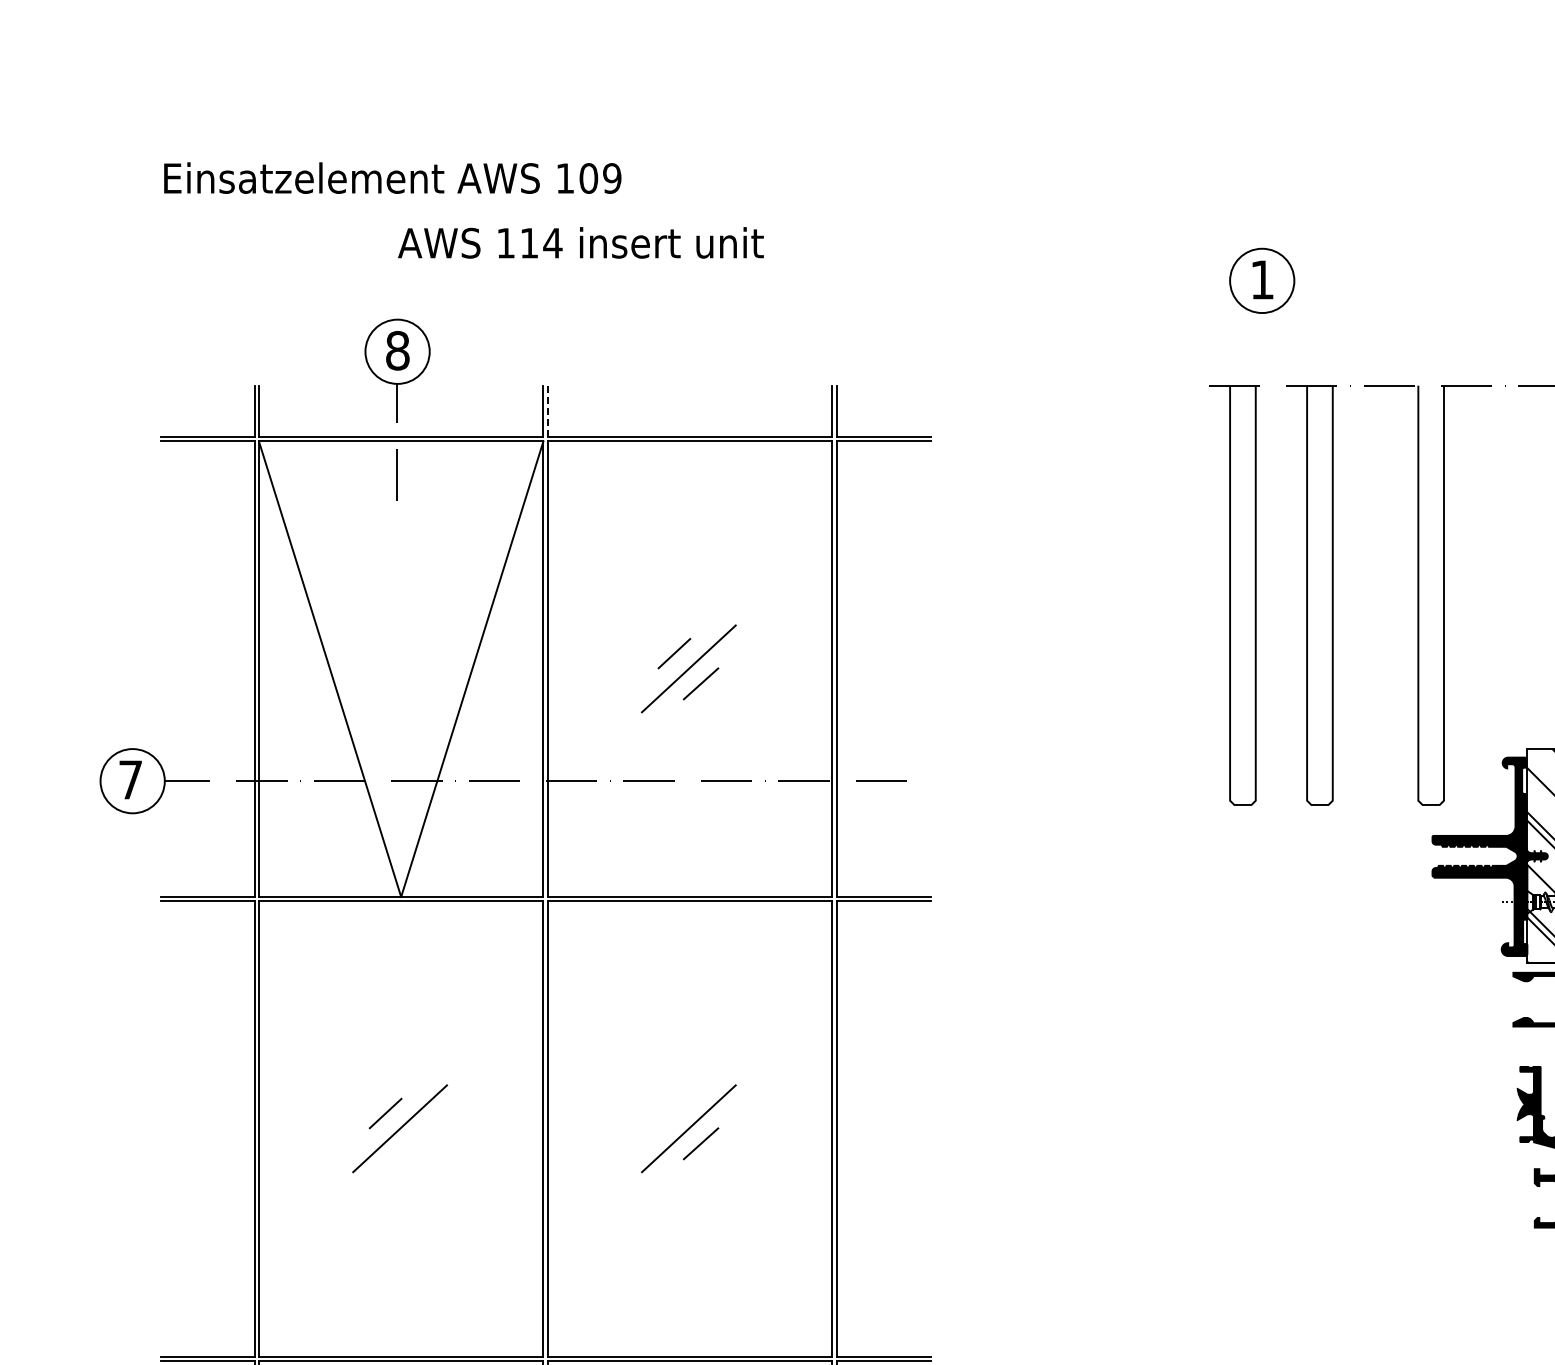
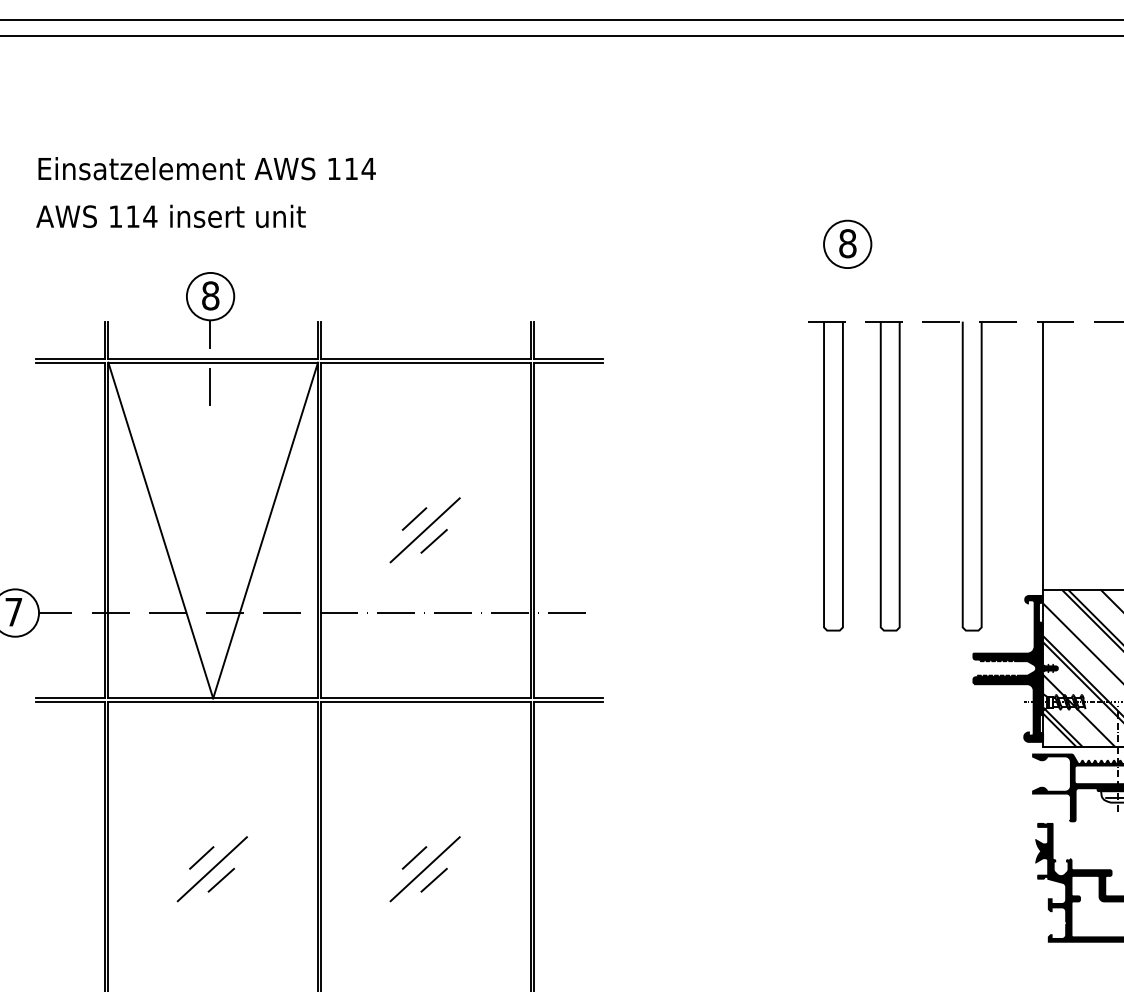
text: (600, 178) -> (360, 168), 109 -> 114
text: (580, 242) -> (170, 216), moved
text: (1262, 279) -> (847, 243), 1 -> 8
line: (547, 411) -> (321, 340), dashed -> solid
line: (1527, 567) -> (1043, 455), added
line: (674, 1113) -> (414, 857), added
line: (412, 1143) -> (221, 880), added

